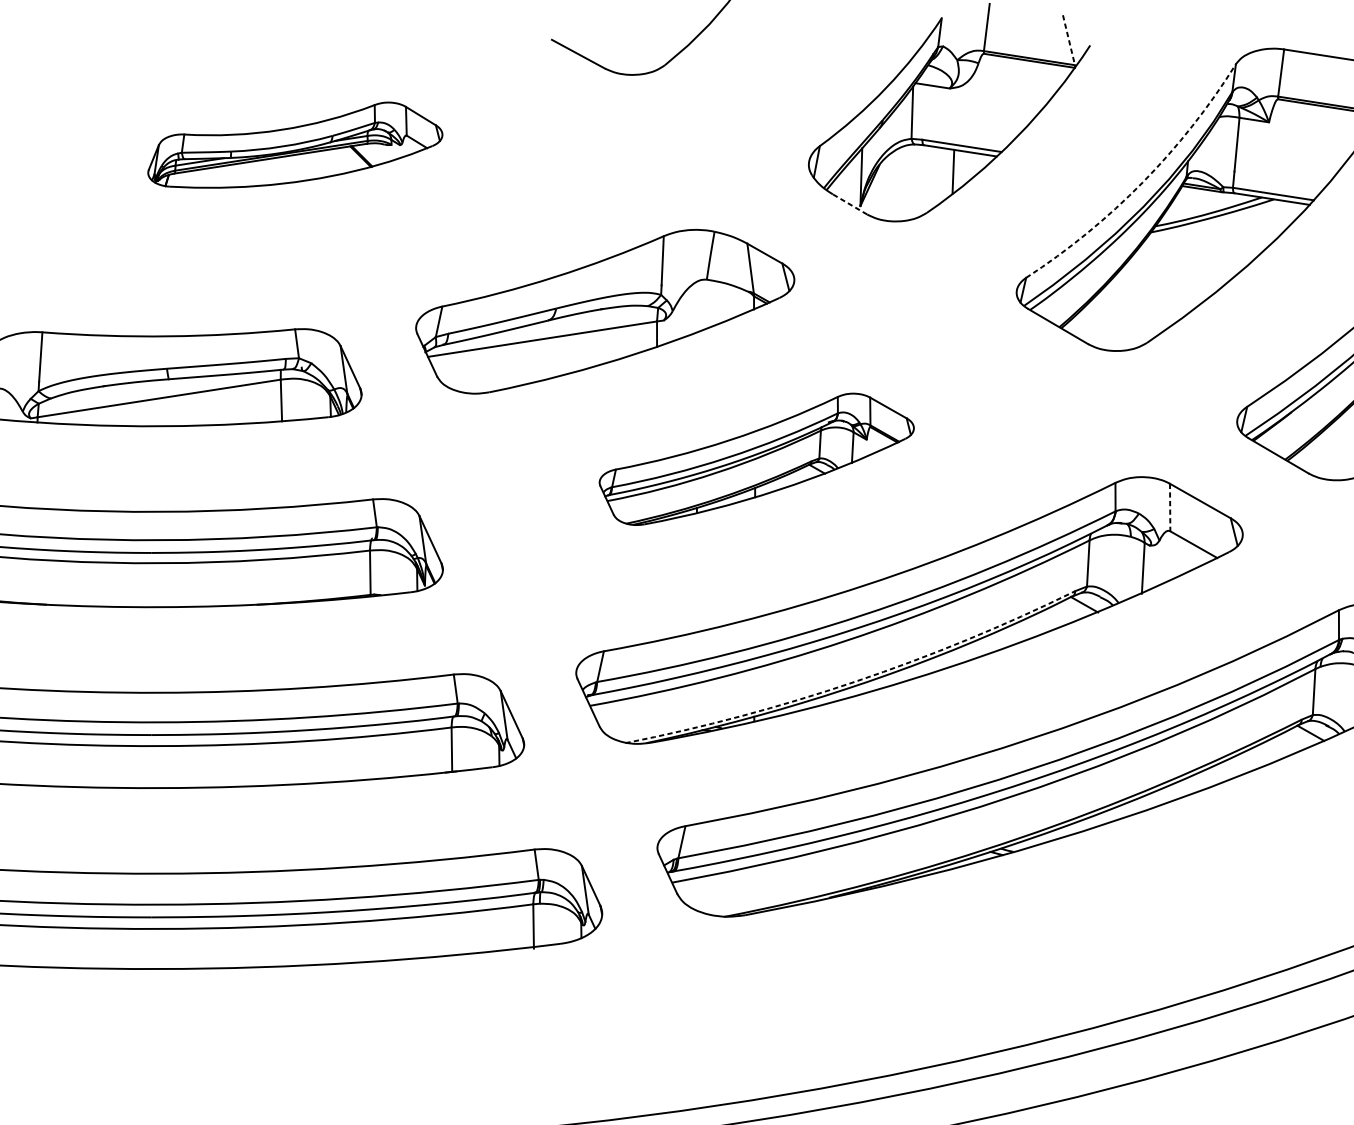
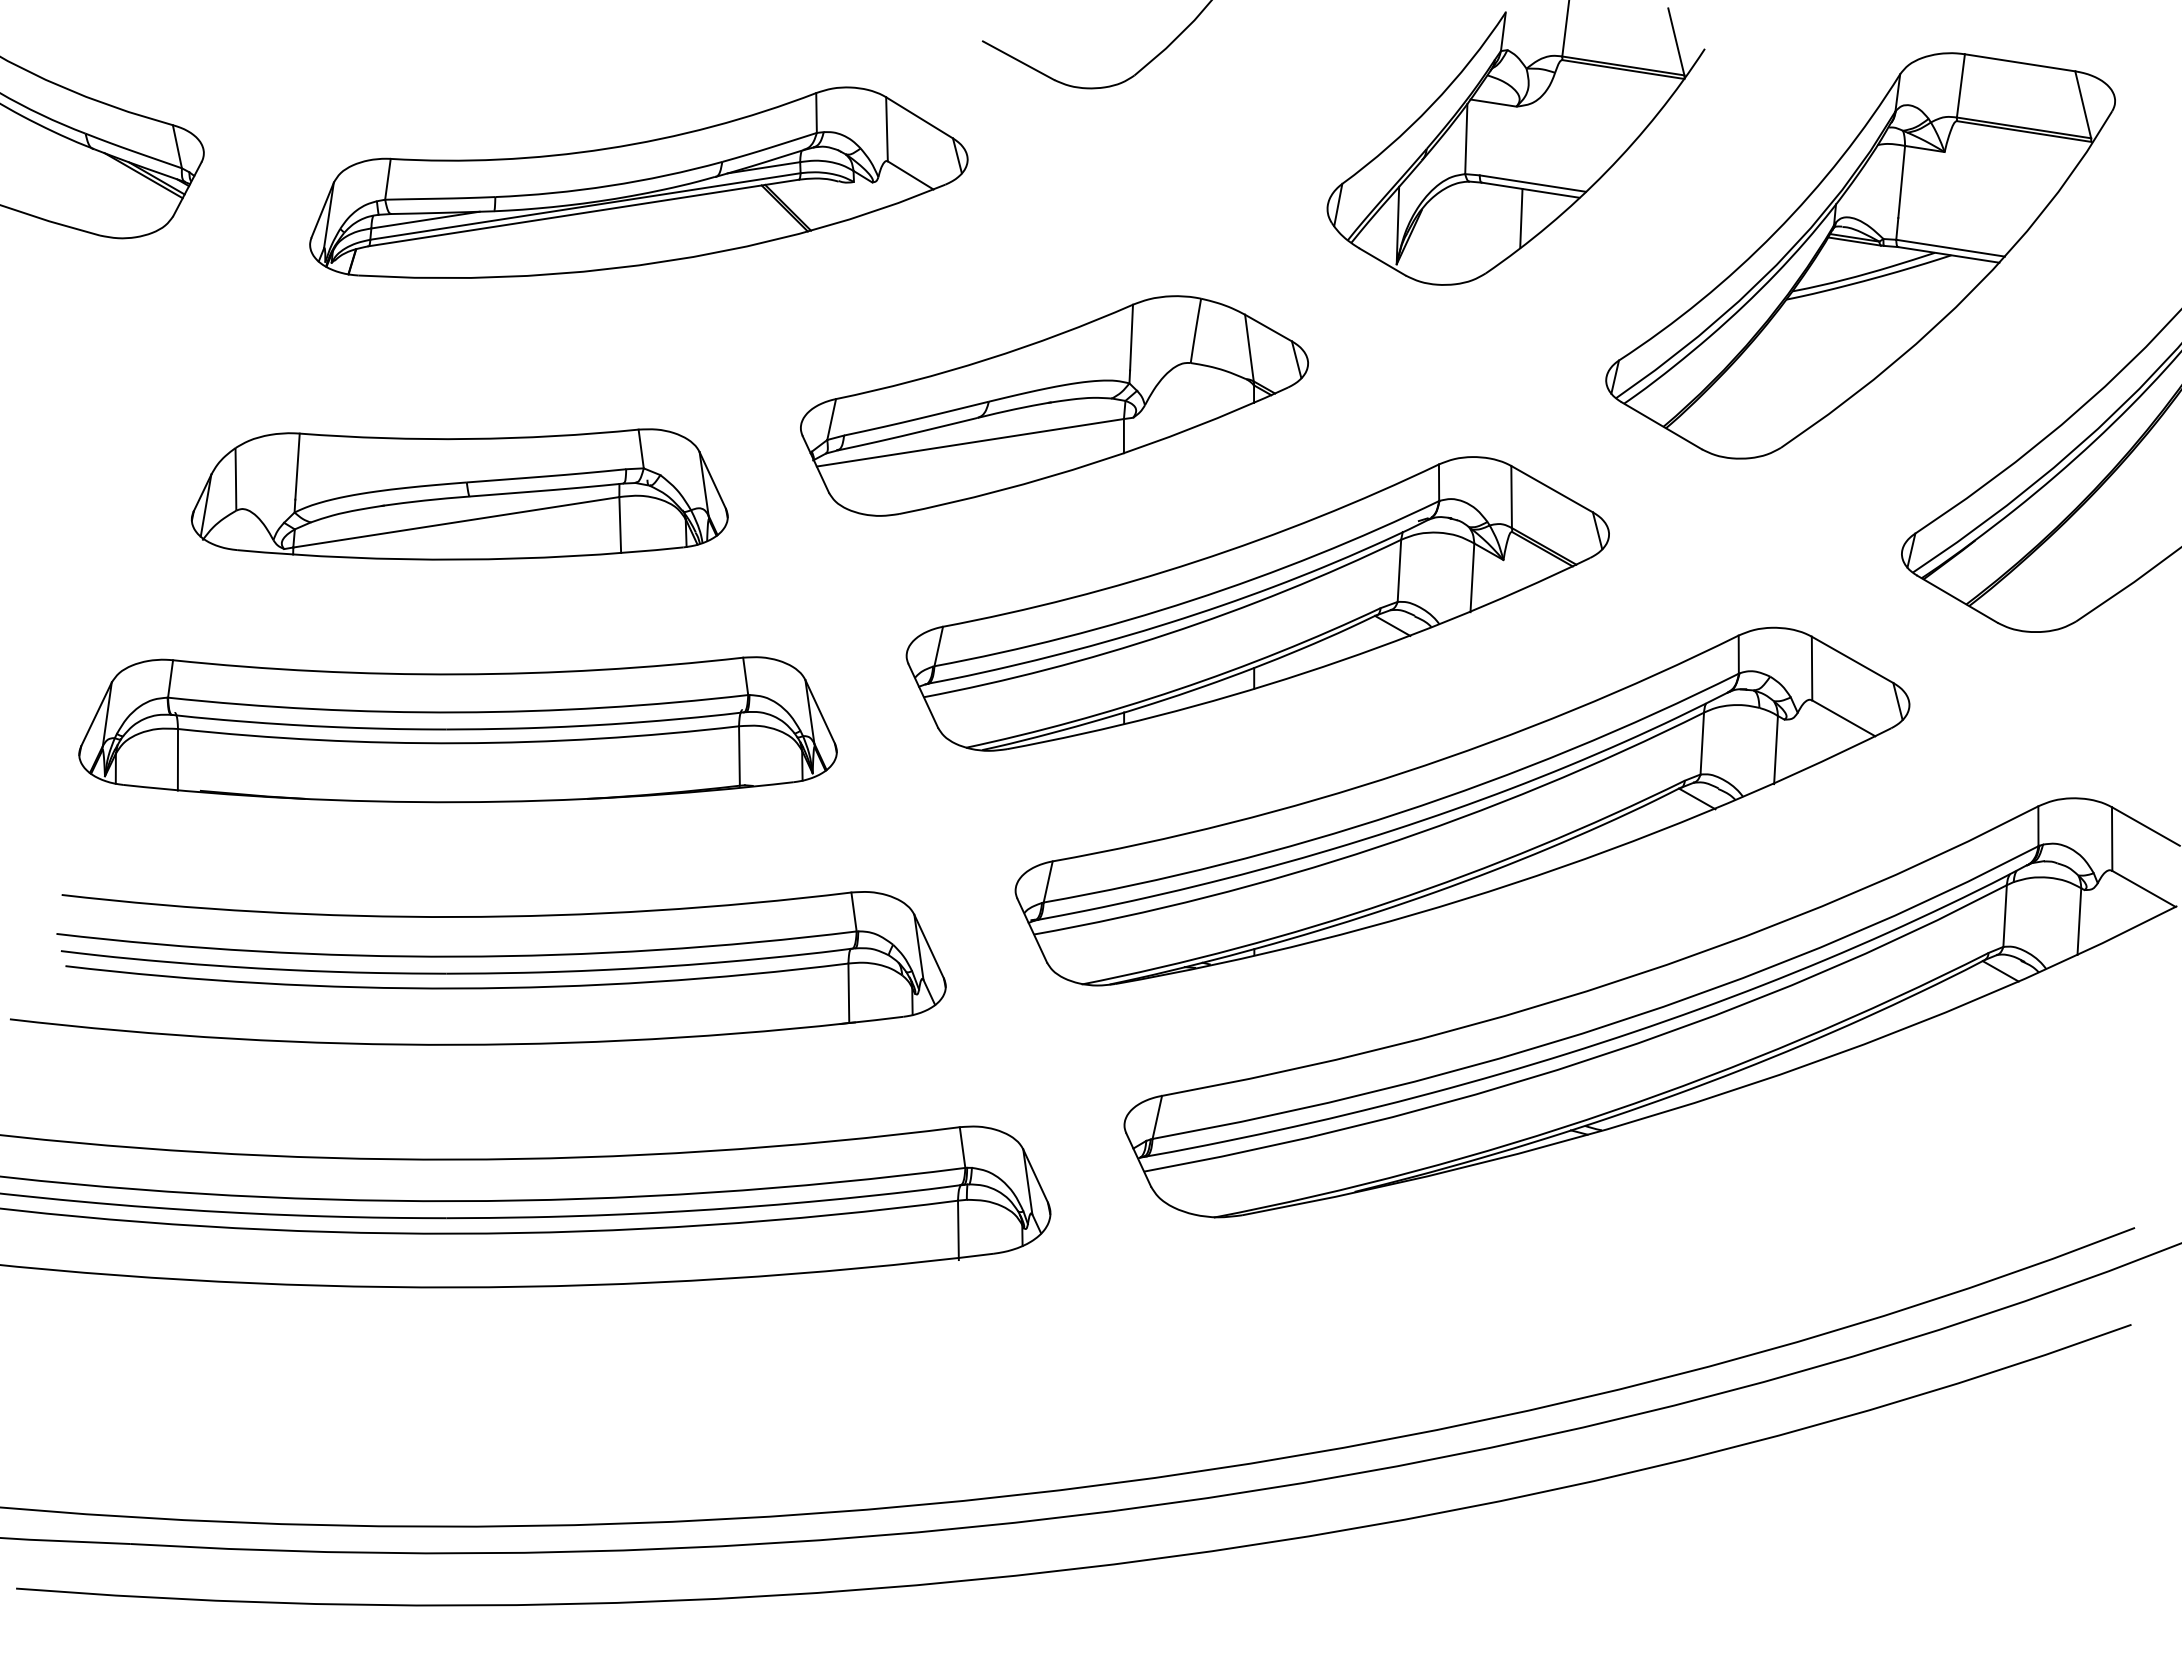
line: (1069, 40) -> (1676, 42), dashed -> solid
part: (295, 145) -> (638, 182), size x1.67
arc: (1142, 182) -> (1775, 232), dashed -> solid
line: (849, 204) -> (1382, 262), dashed -> solid
part: (756, 459) -> (1257, 603), size x1.67
line: (1170, 507) -> (1812, 668), dashed -> solid
arc: (855, 681) -> (1389, 902), dashed -> solid

